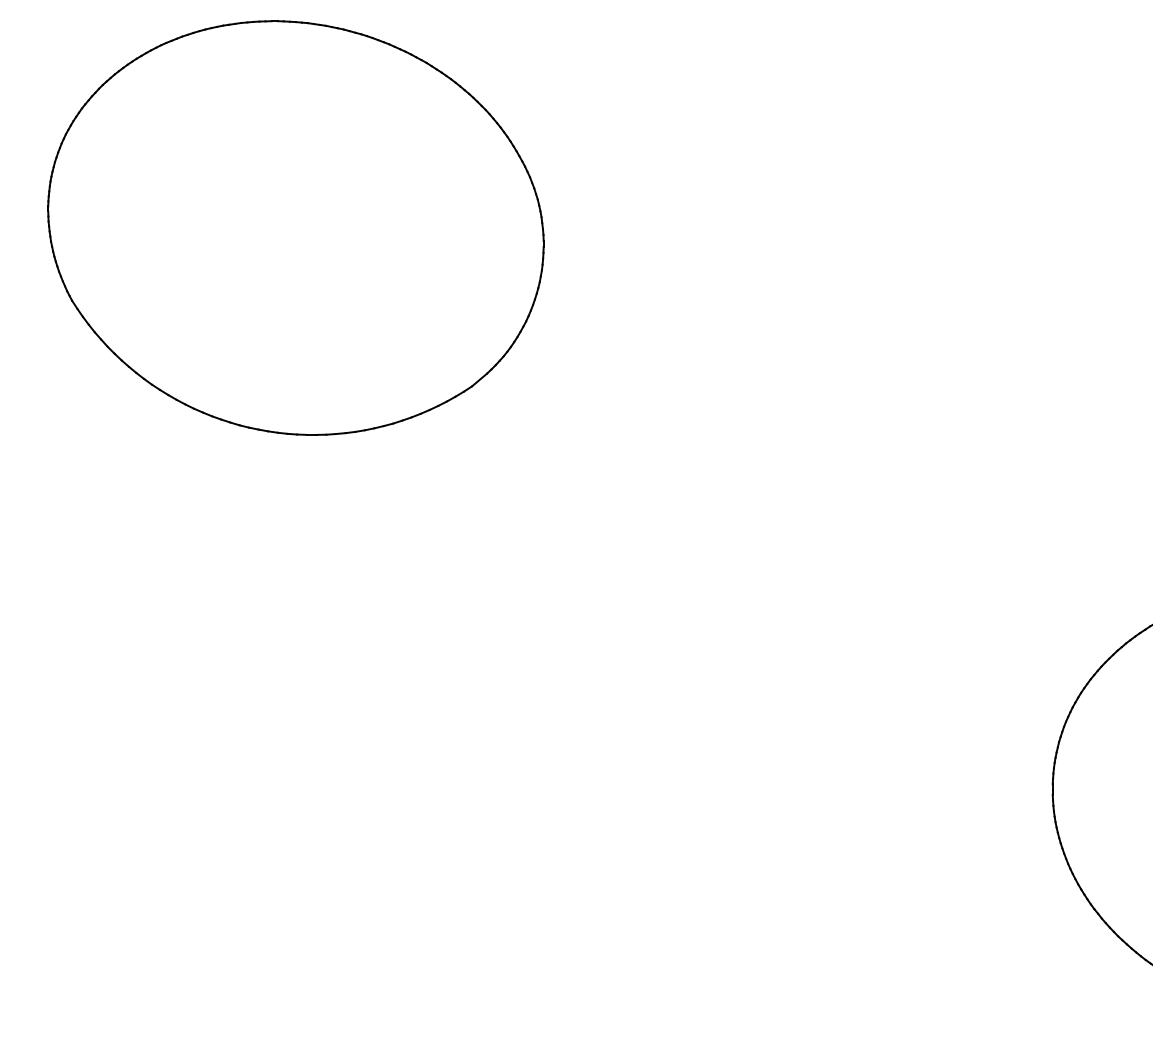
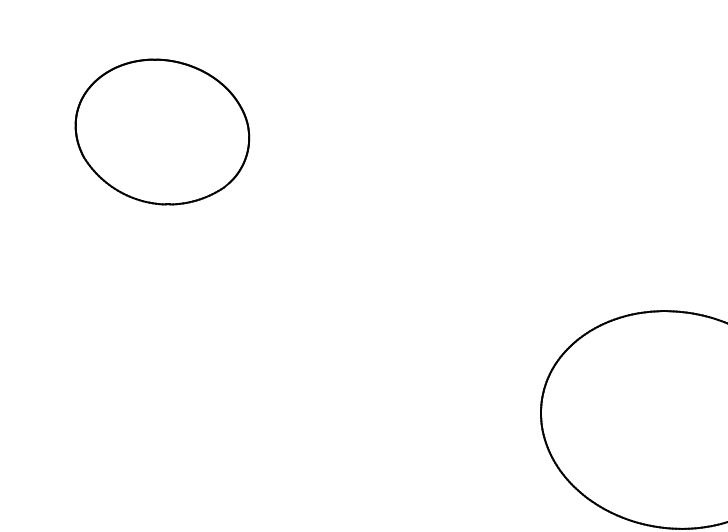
part: (296, 226) -> (162, 131), size x0.7

